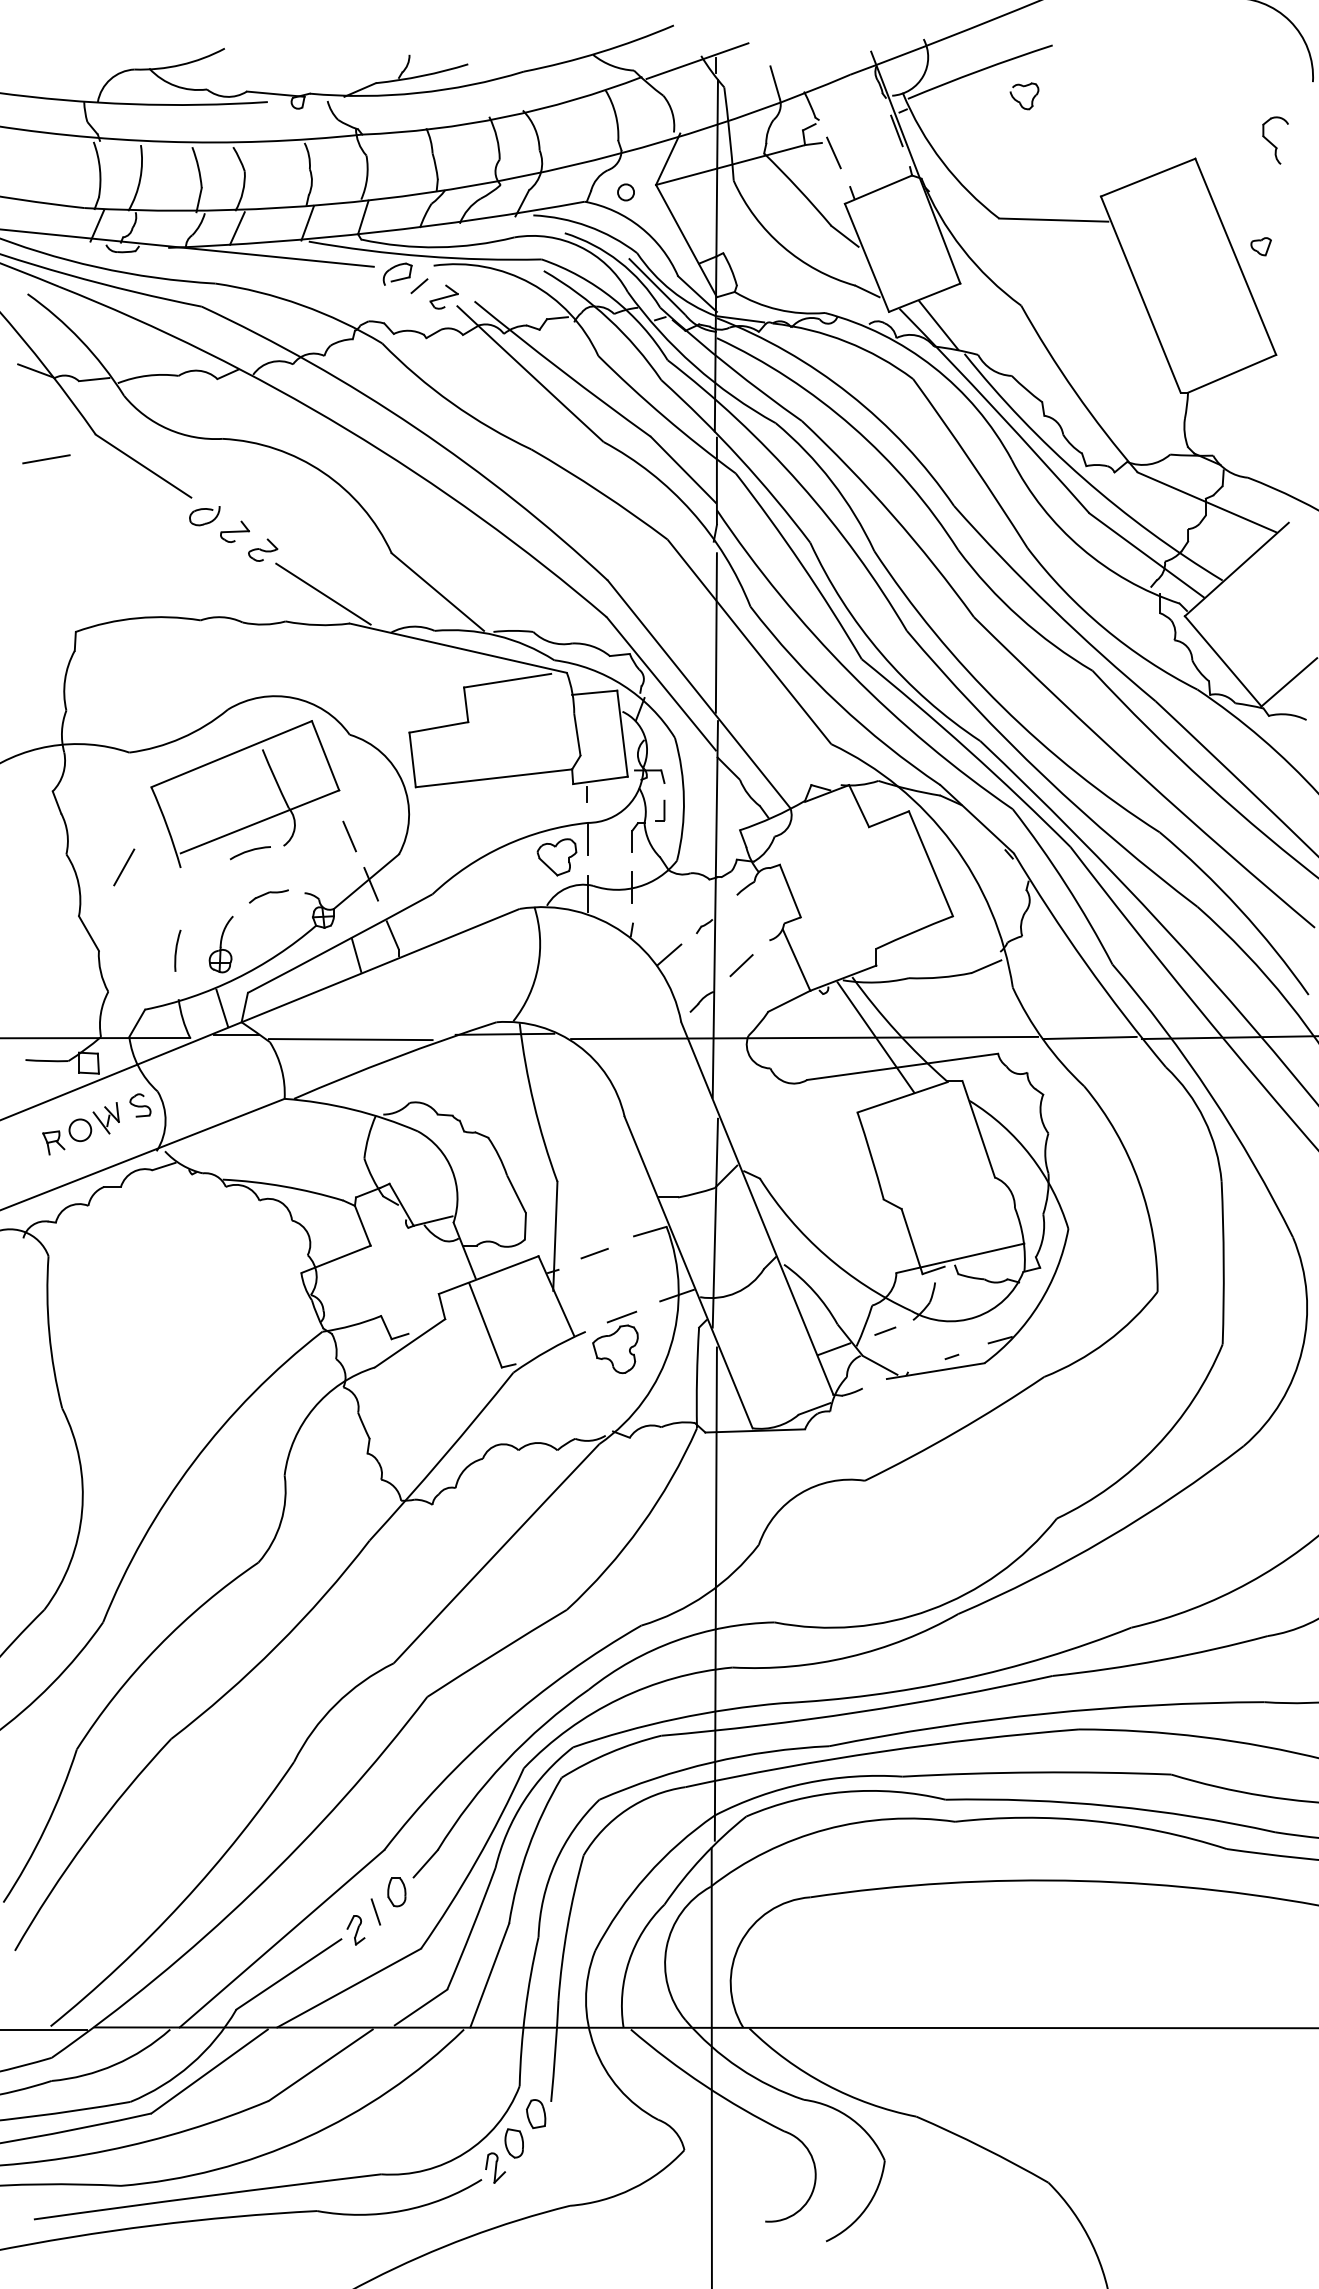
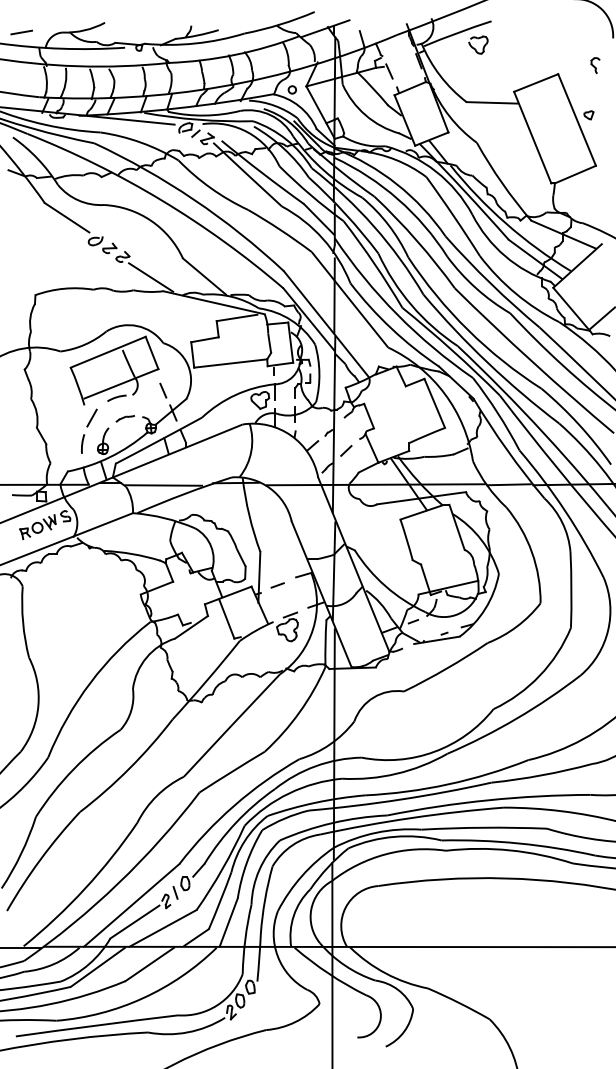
part: (1024, 95) -> (478, 44), size x1.43
part: (1275, 140) -> (595, 65), size x0.71
line: (45, 459) -> (21, 32), moved
line: (123, 866) -> (91, 417), moved

